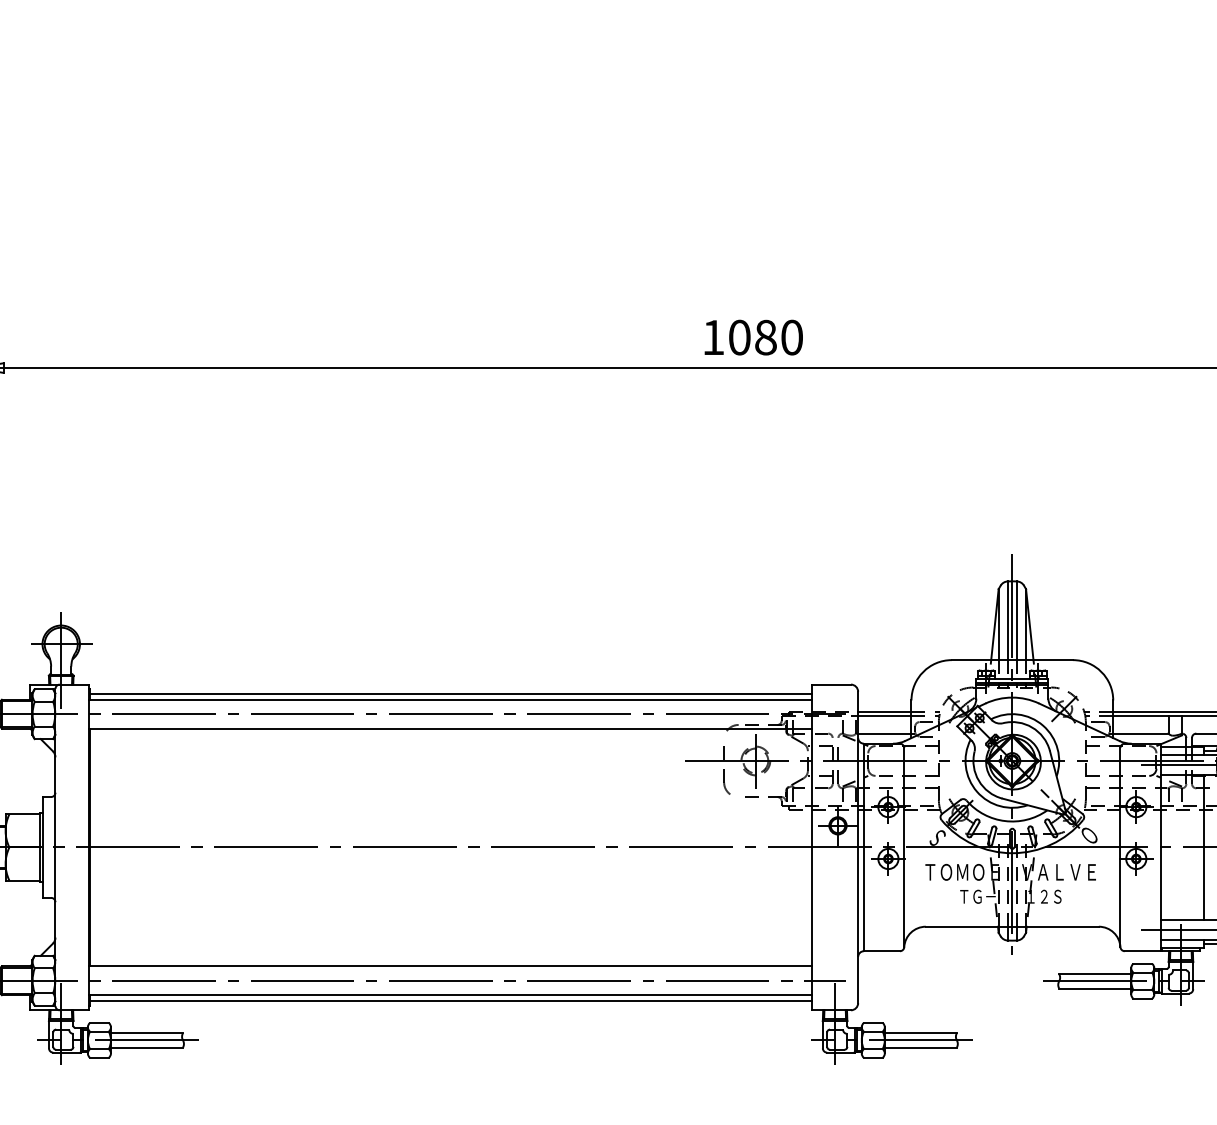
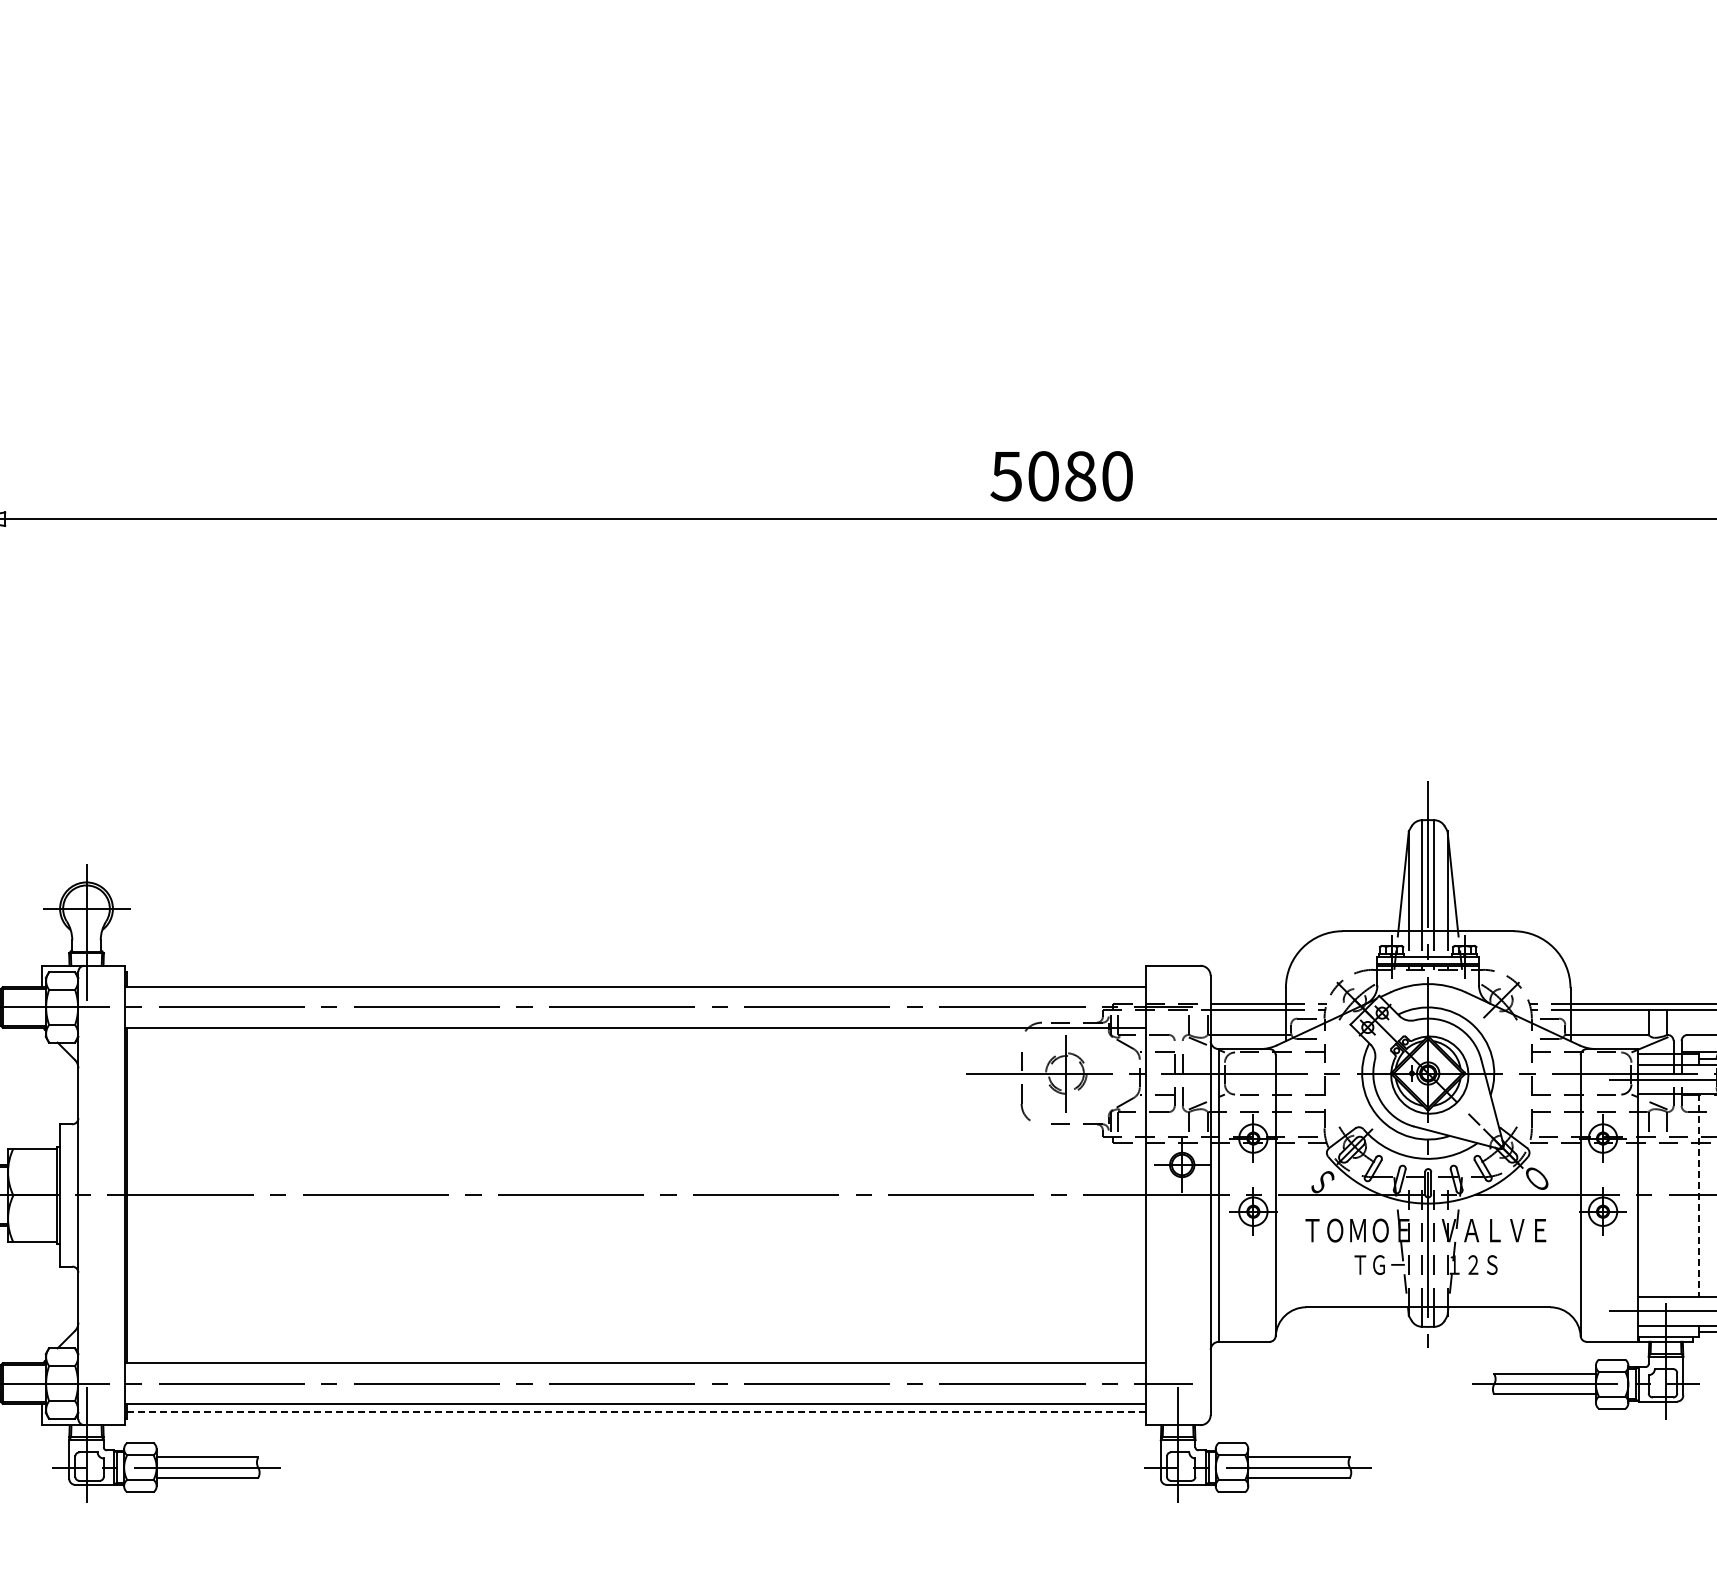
text: (712, 337) -> (1005, 476), 1080 -> 5080
line: (451, 693) -> (636, 978), removed
line: (1203, 847) -> (1698, 1195), solid -> dashed
line: (451, 1000) -> (636, 1411), solid -> dashed

